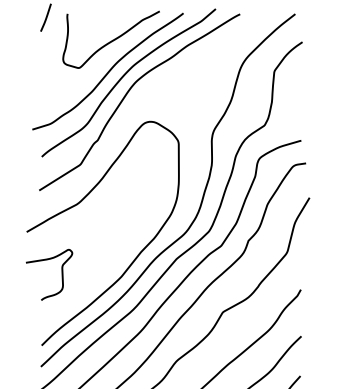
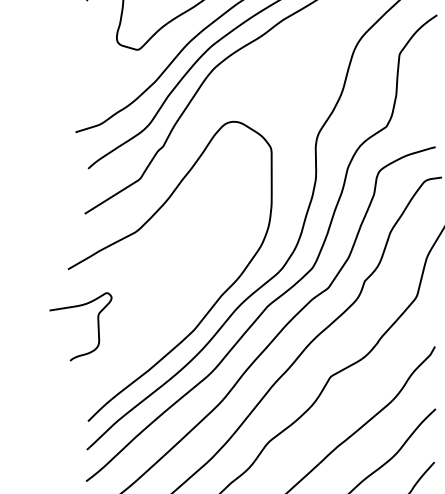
curve: (61, 274) -> (97, 326), moved

